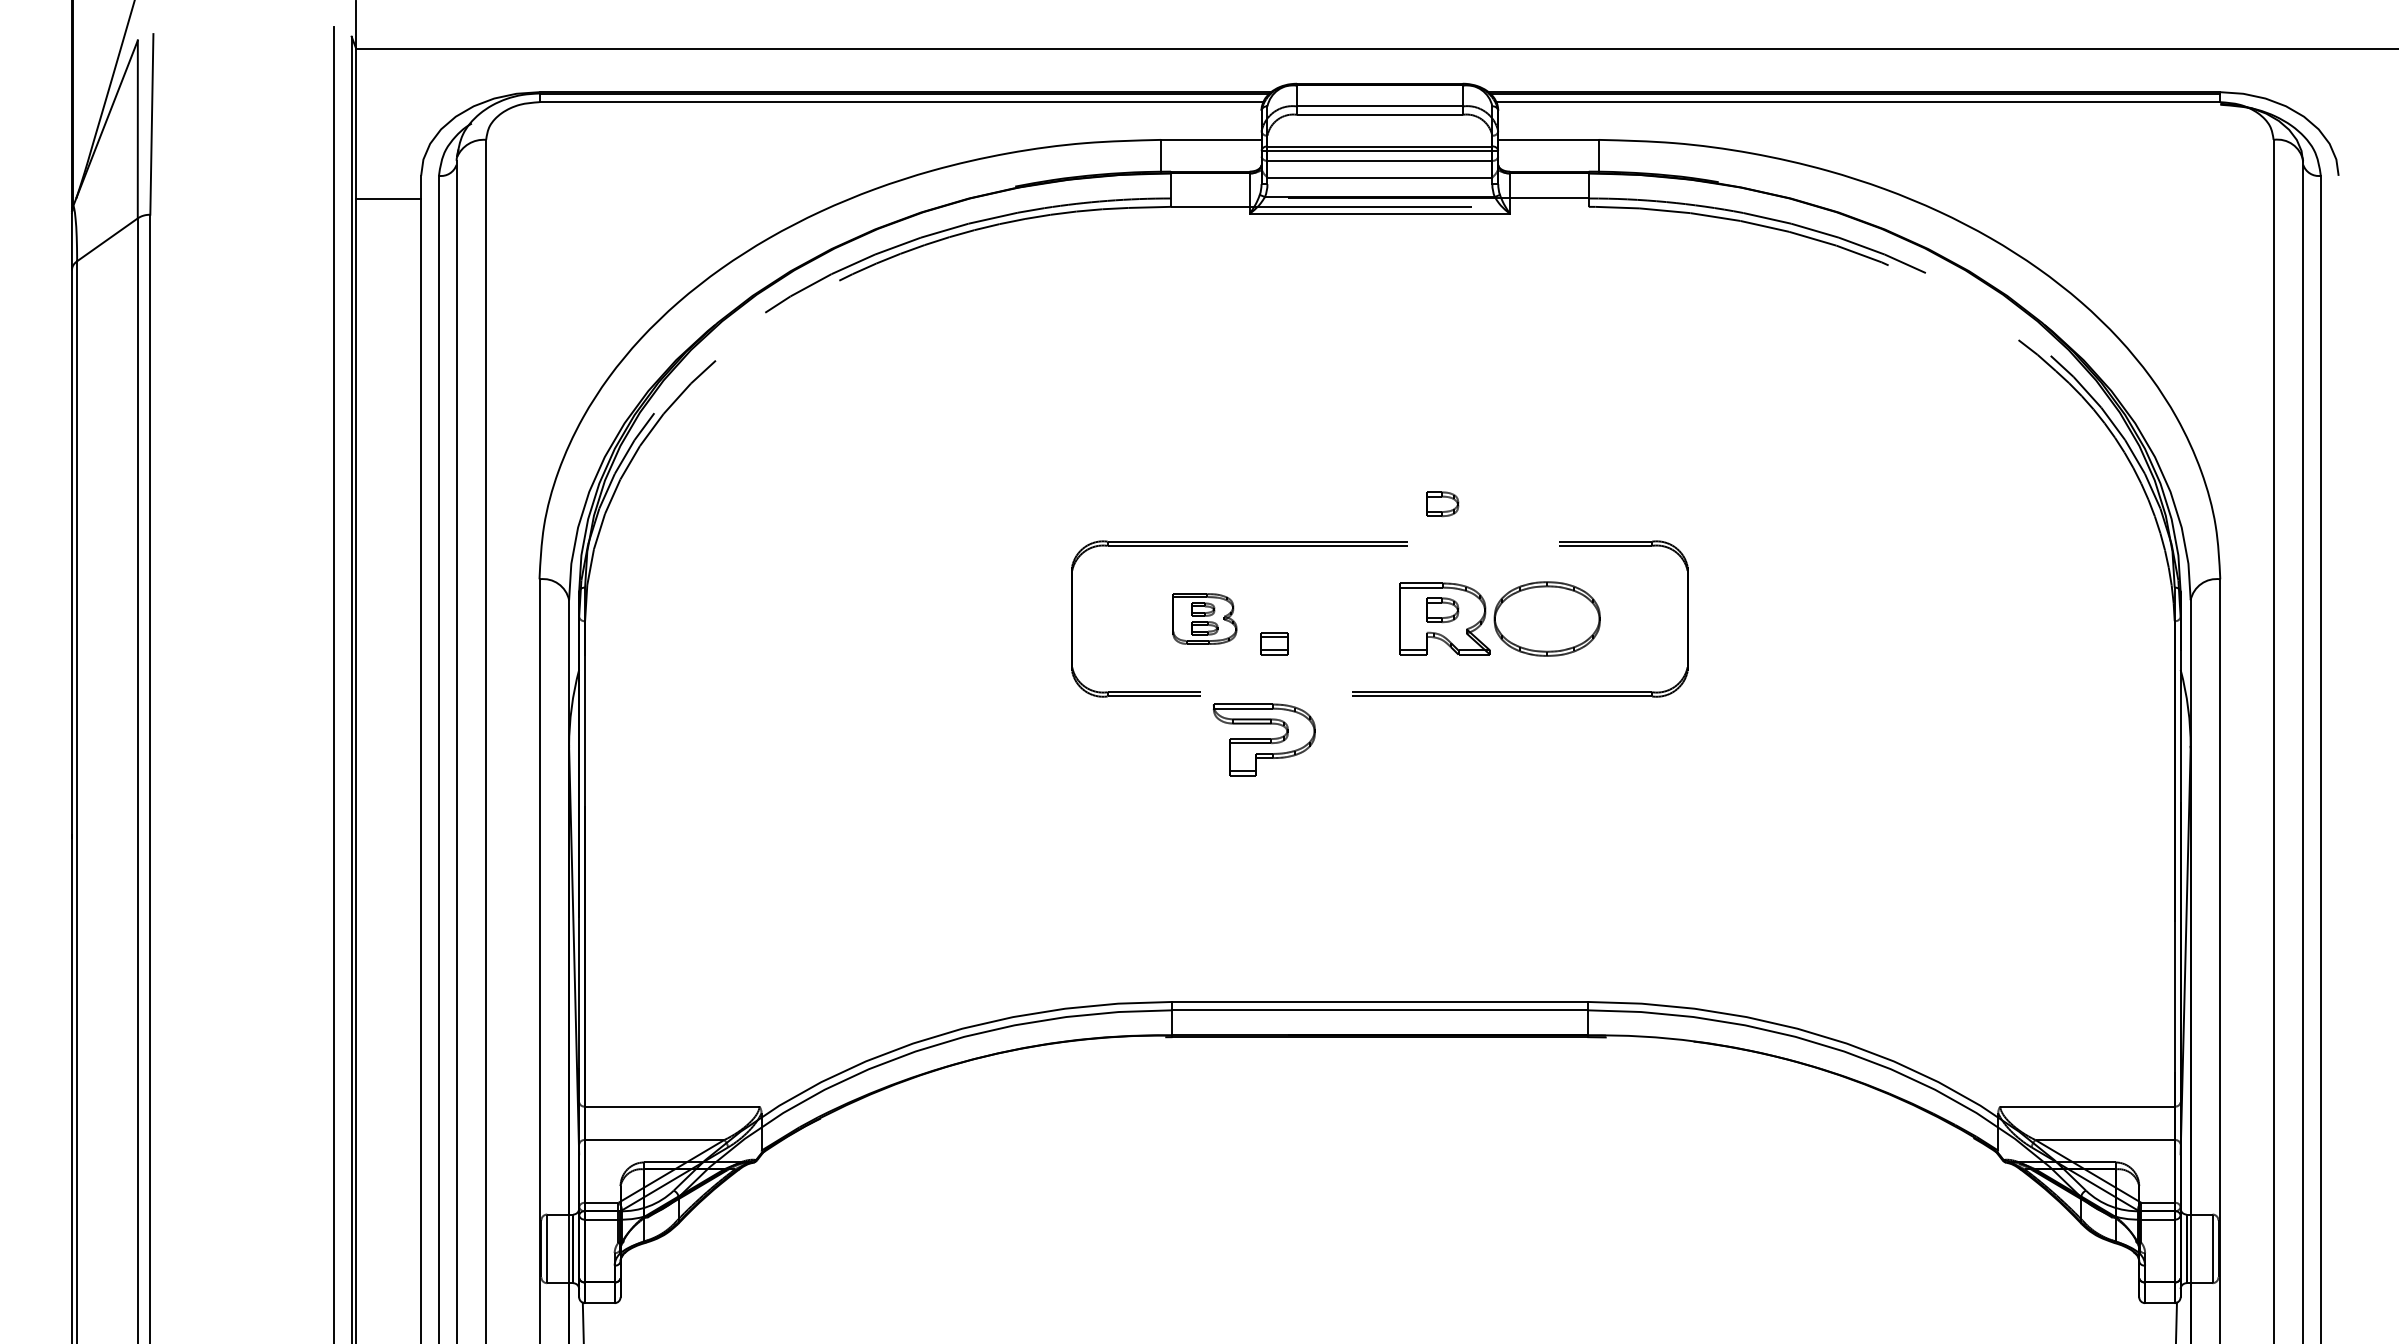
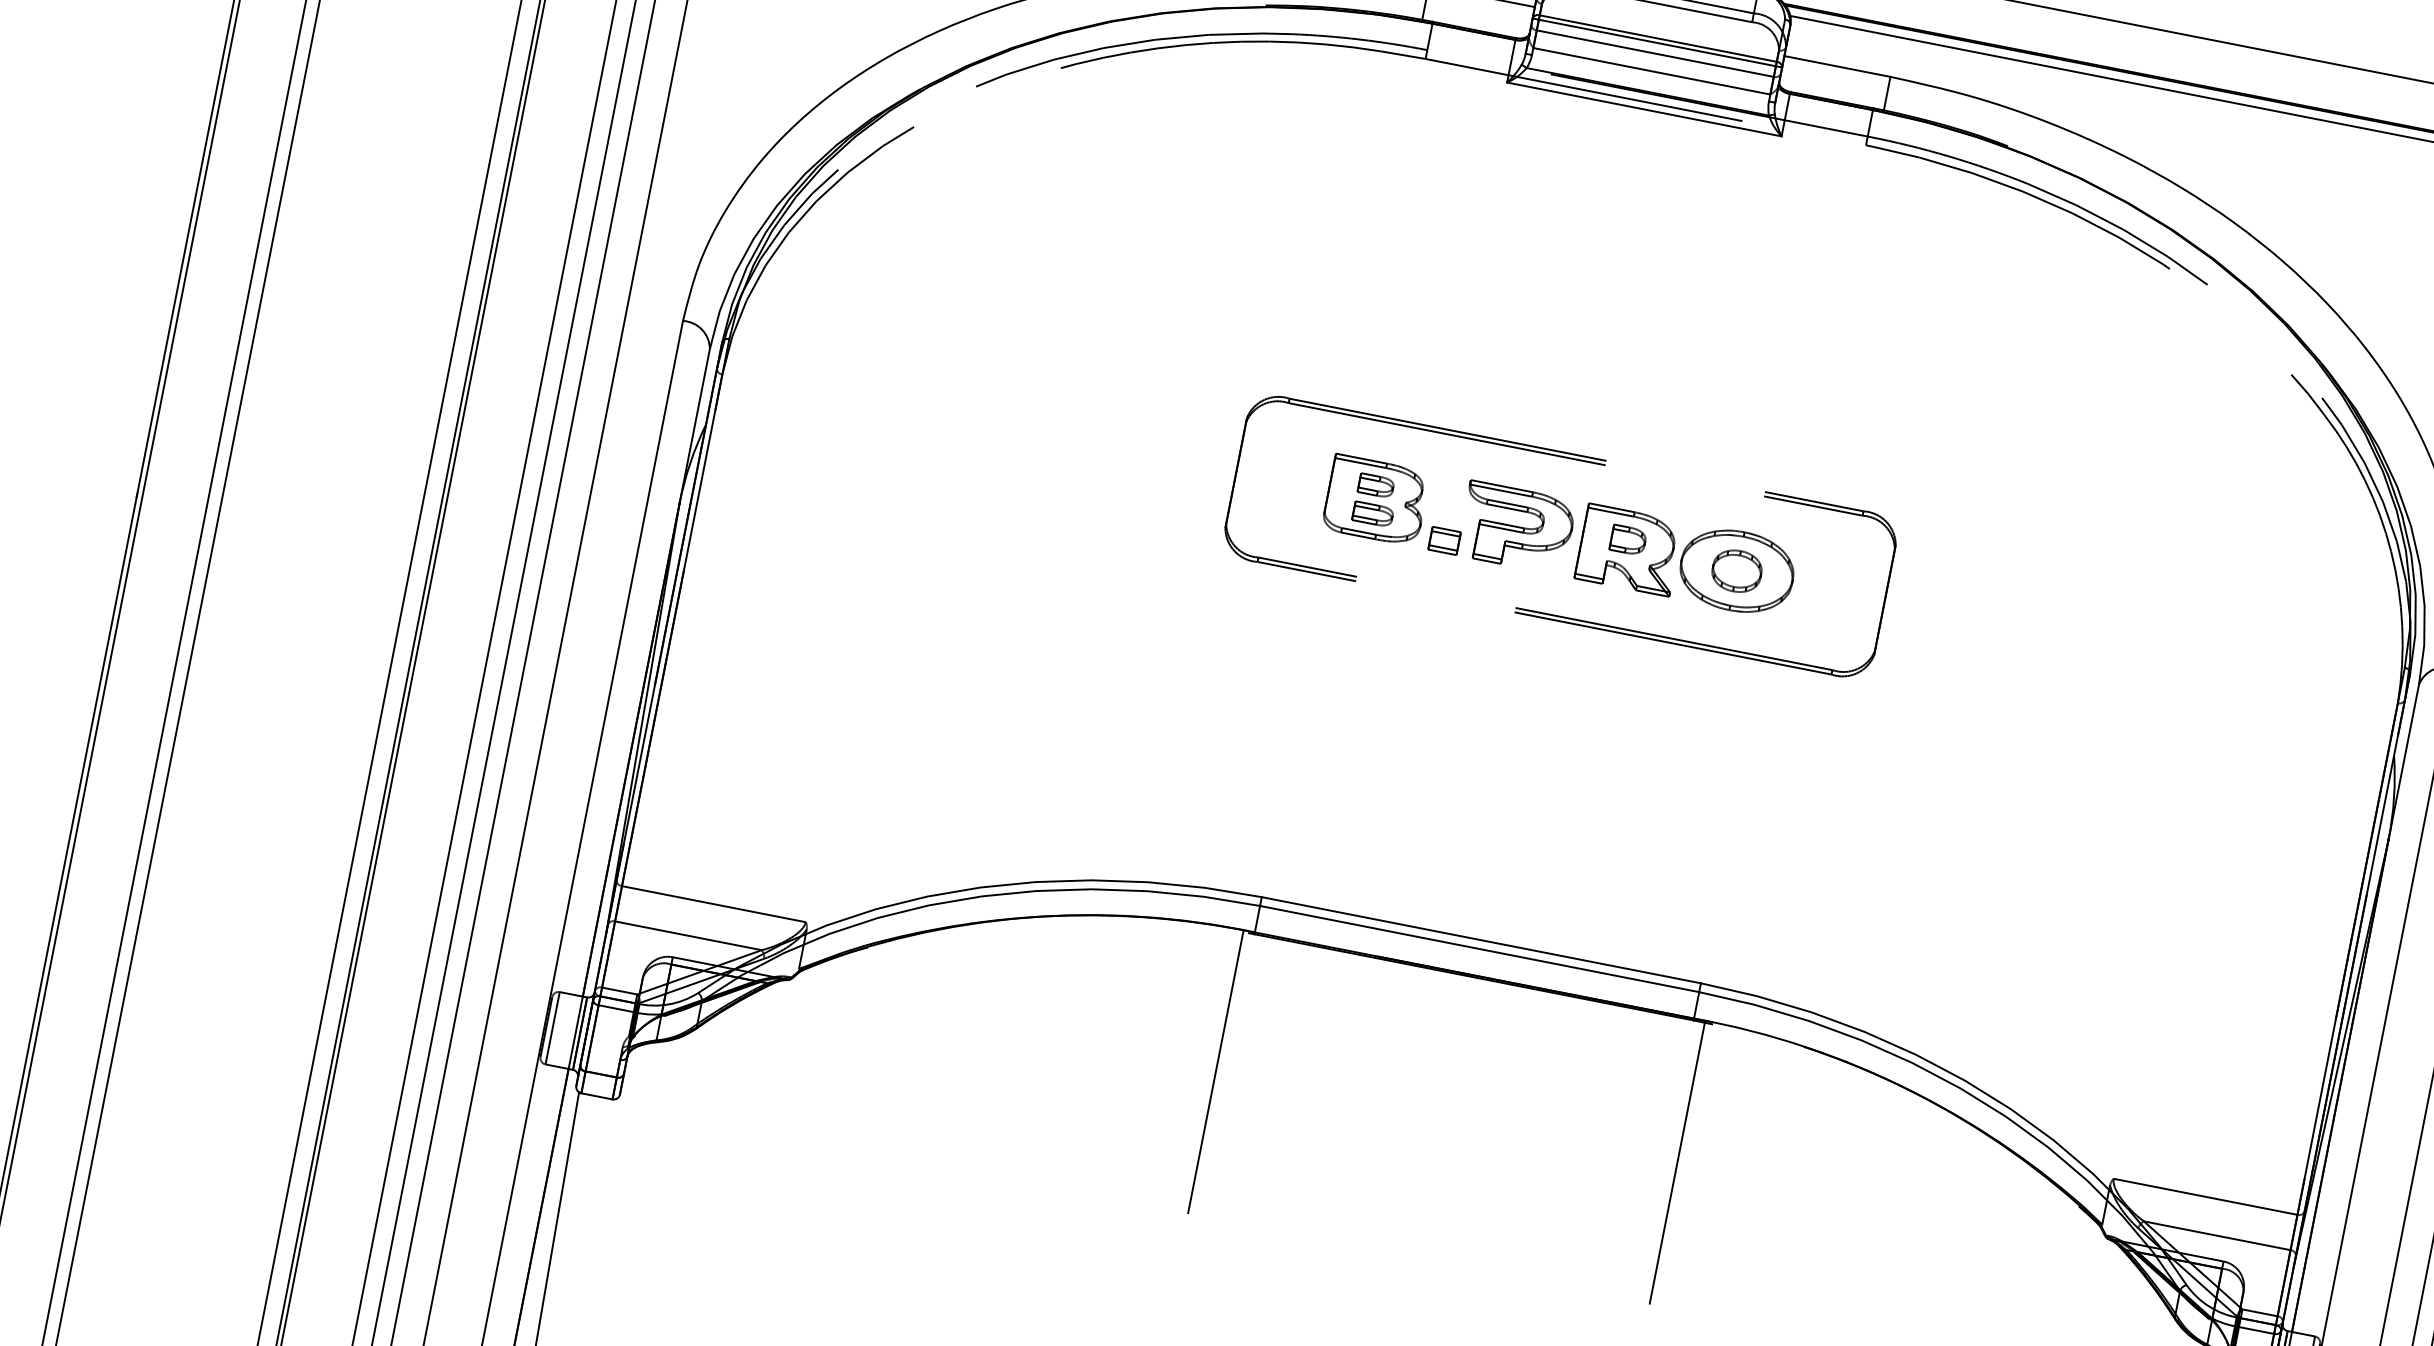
part: (1442, 504) -> (1650, 428), removed
part: (1204, 618) -> (1375, 499), size x1.43
part: (1546, 618) -> (1736, 570), added
part: (1264, 739) -> (1517, 527), moved
line: (1160, 1169) -> (1215, 1071), added
line: (1598, 1170) -> (1676, 1163), added

